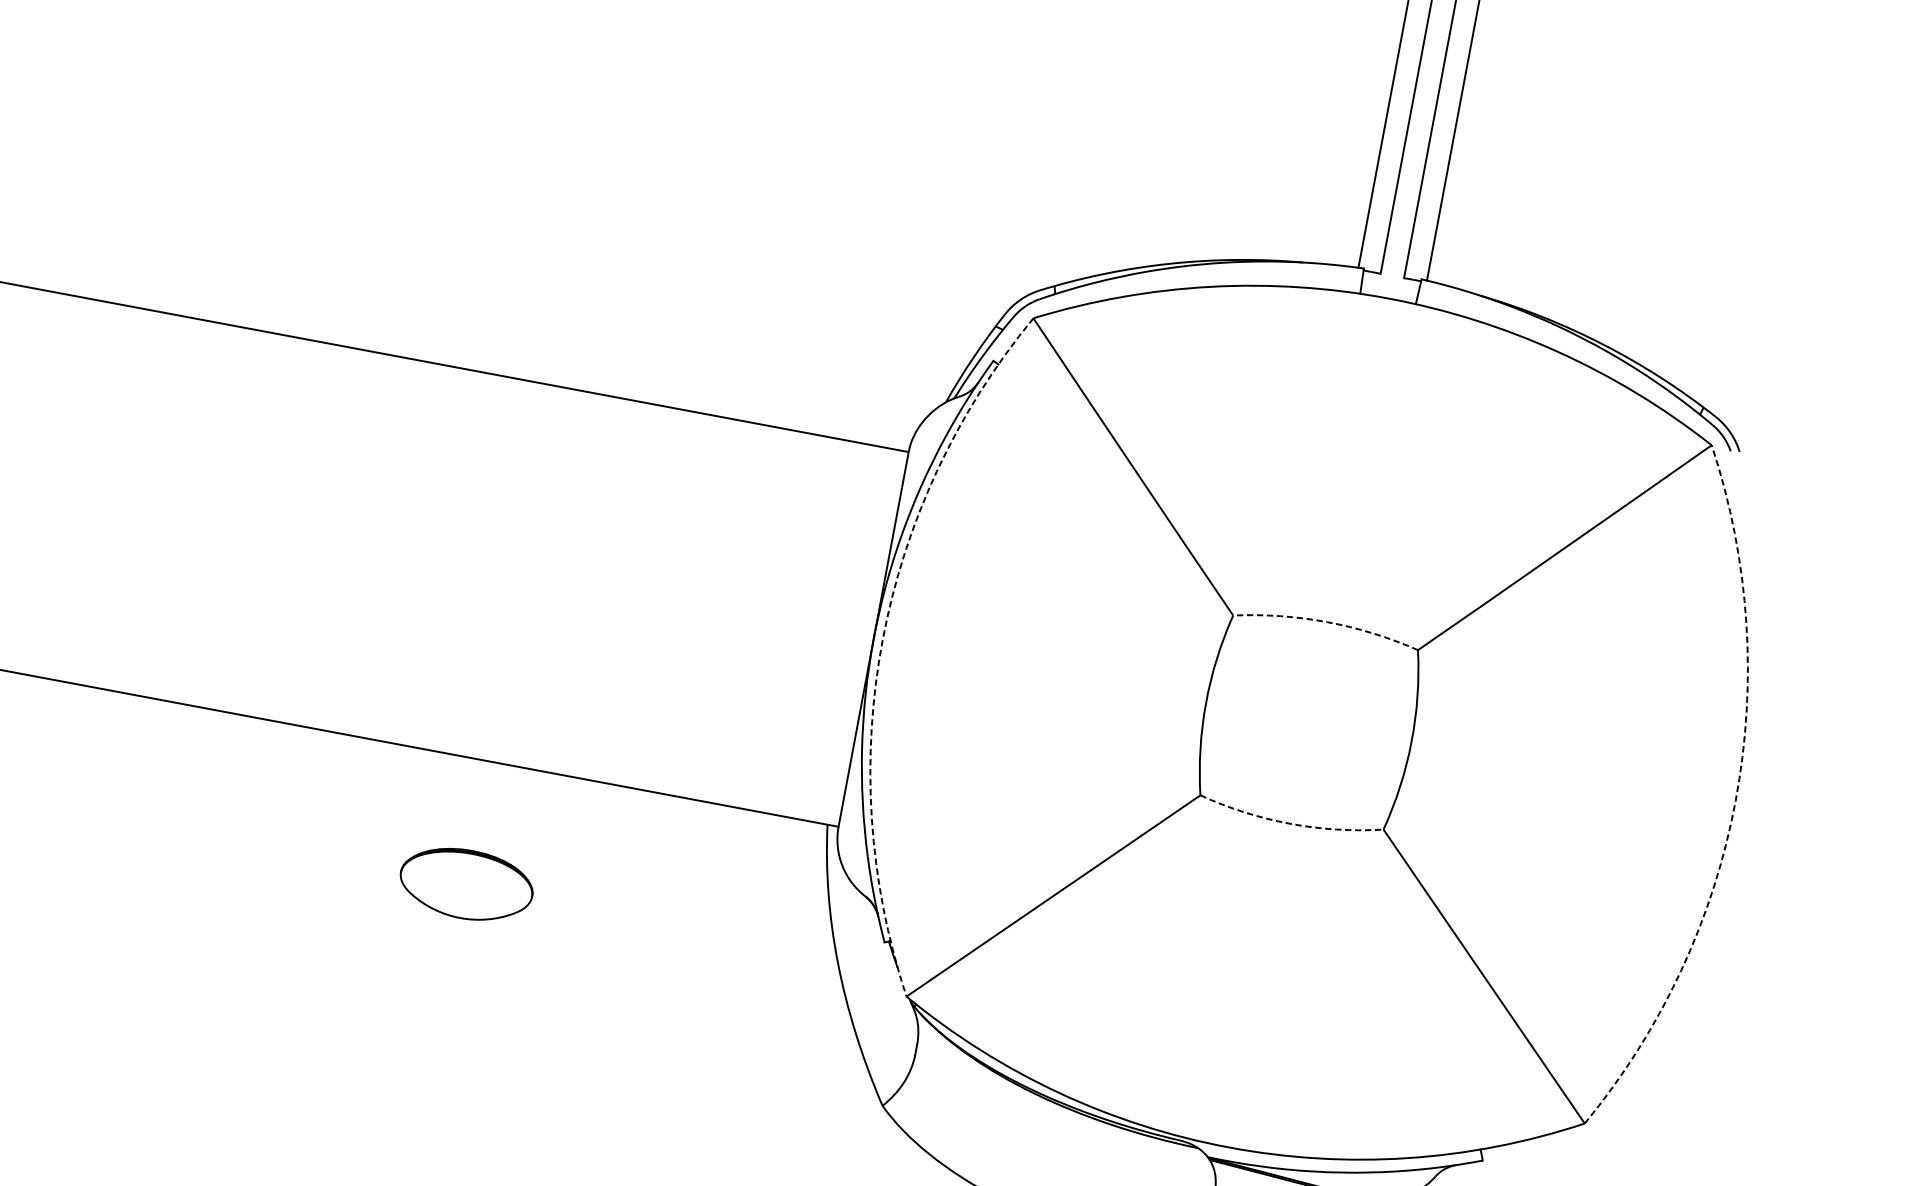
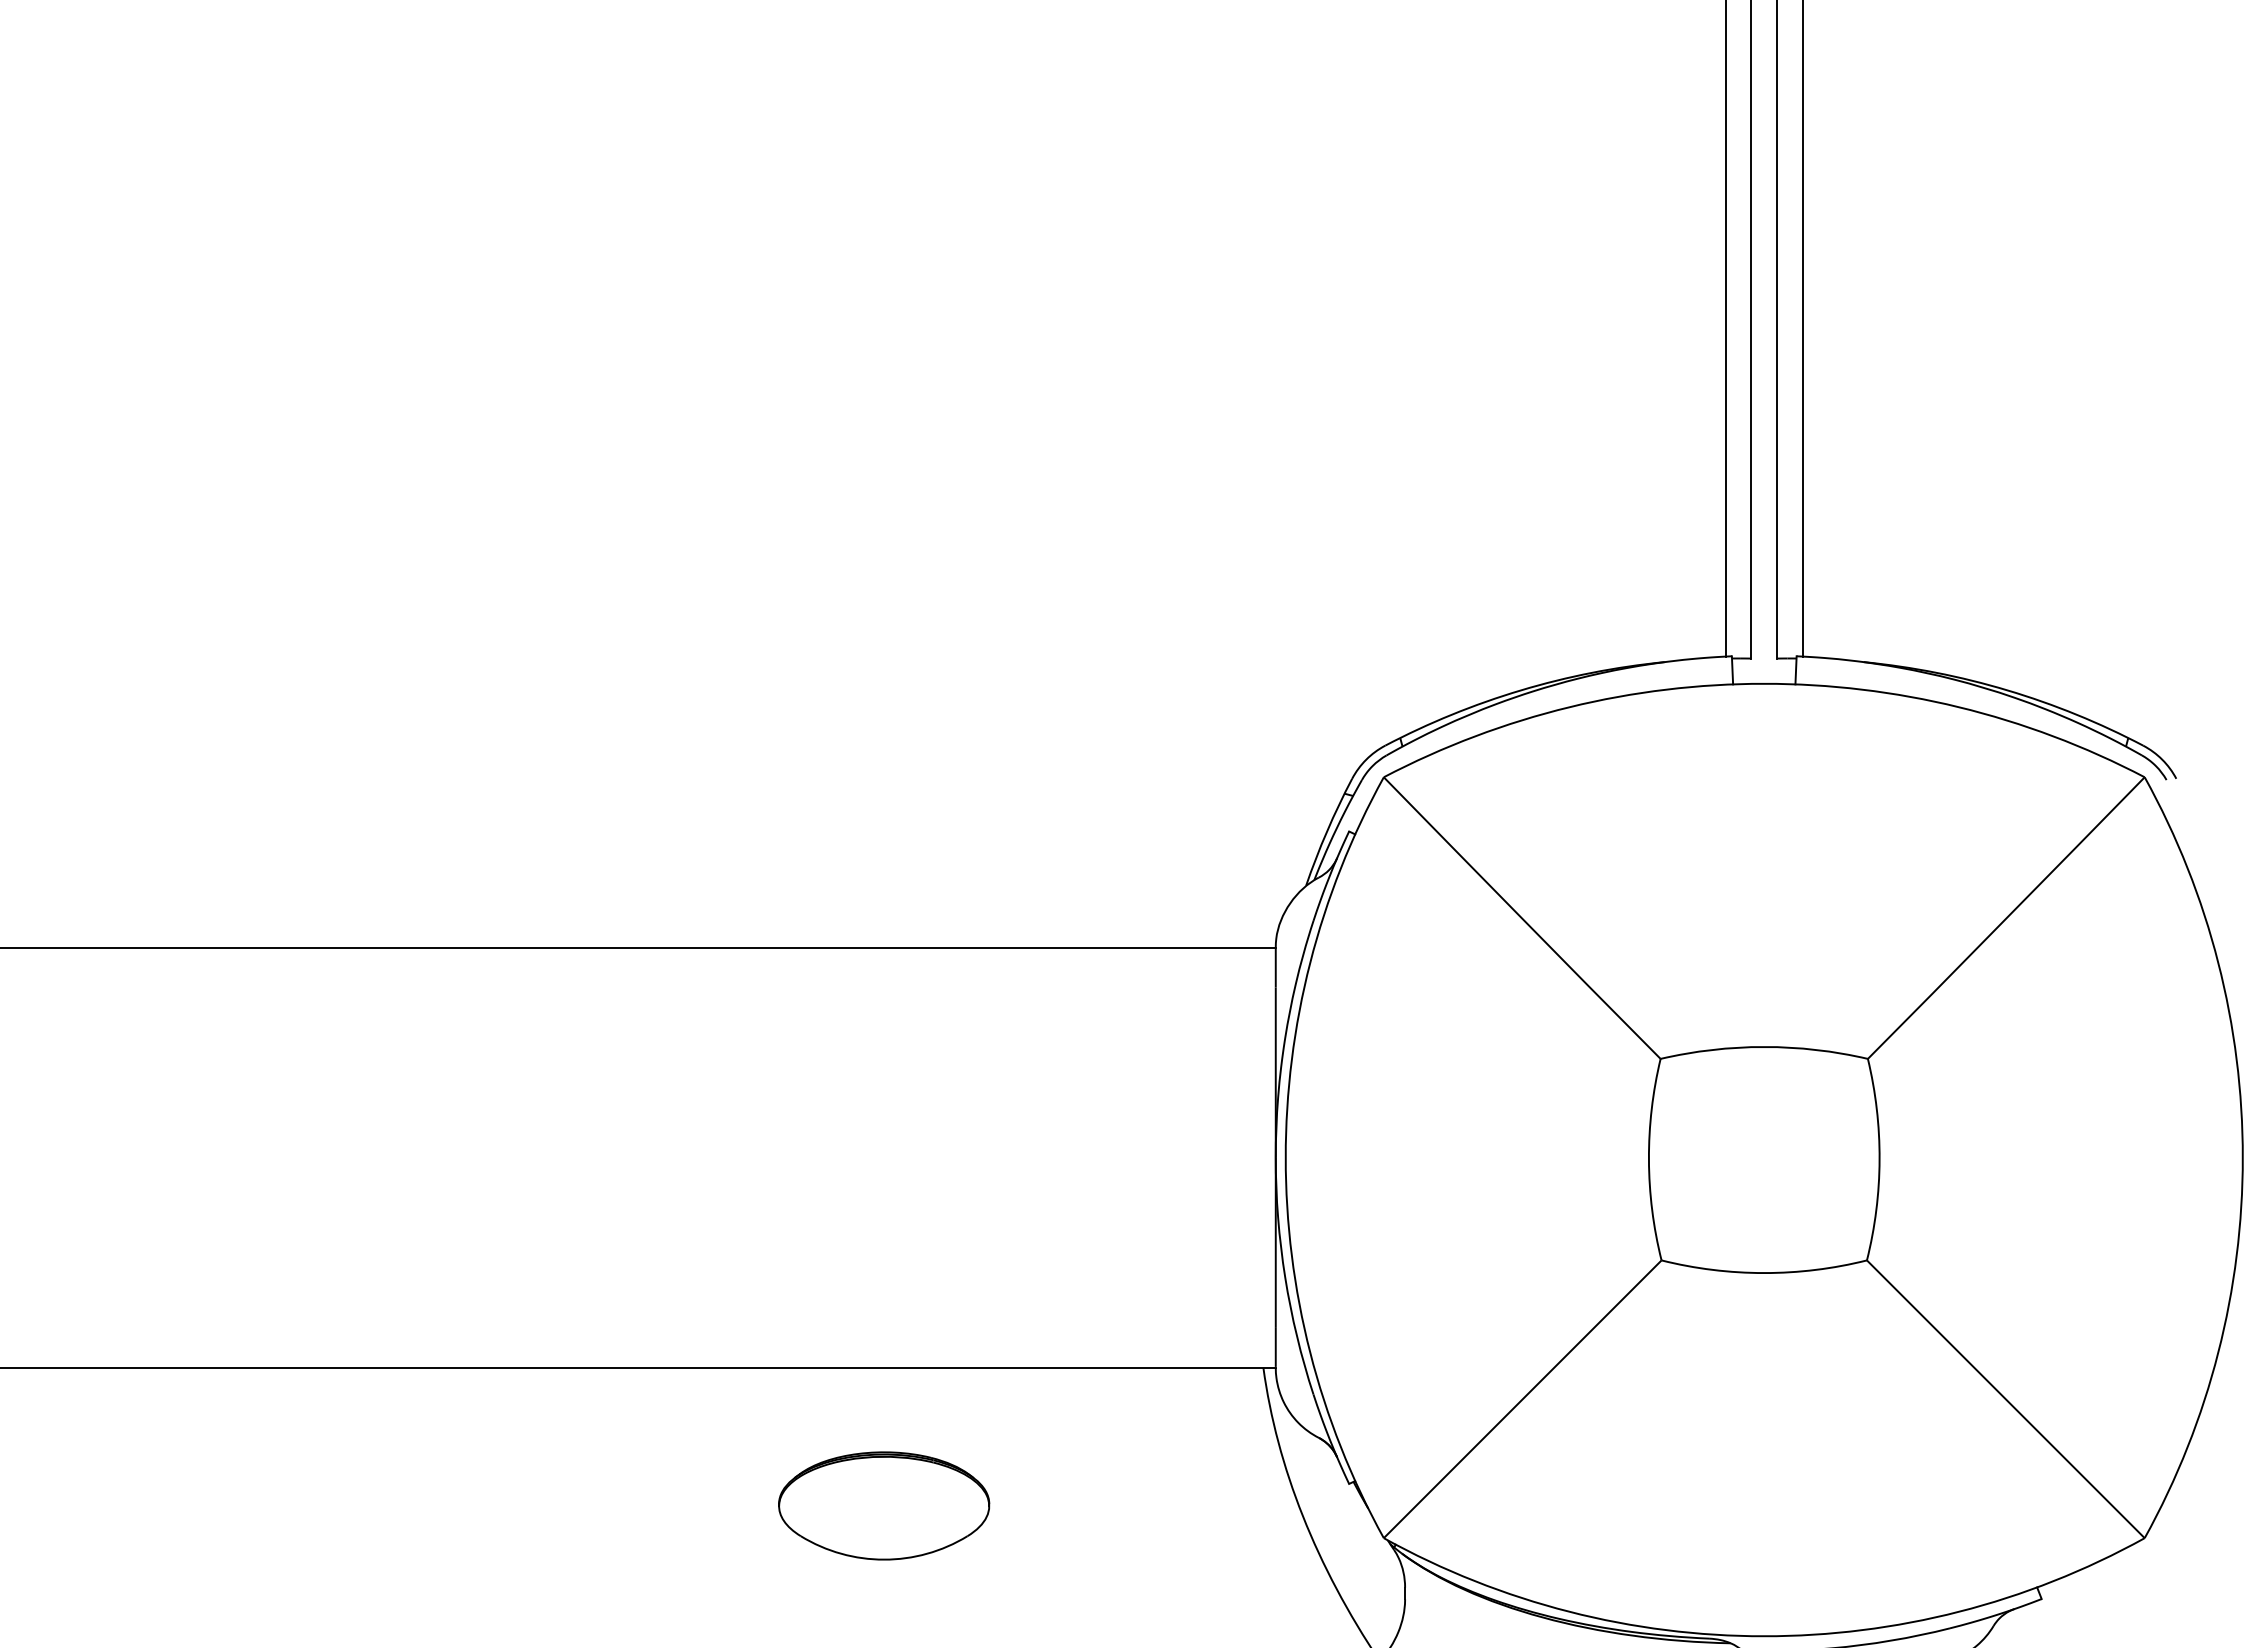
arc: (1327, 622) -> (1764, 1047), dashed -> solid
arc: (882, 640) -> (1285, 1157), dashed -> solid
arc: (1735, 800) -> (2242, 1157), dashed -> solid
arc: (1290, 824) -> (1764, 1273), dashed -> solid
part: (466, 884) -> (884, 1505), size x1.43

